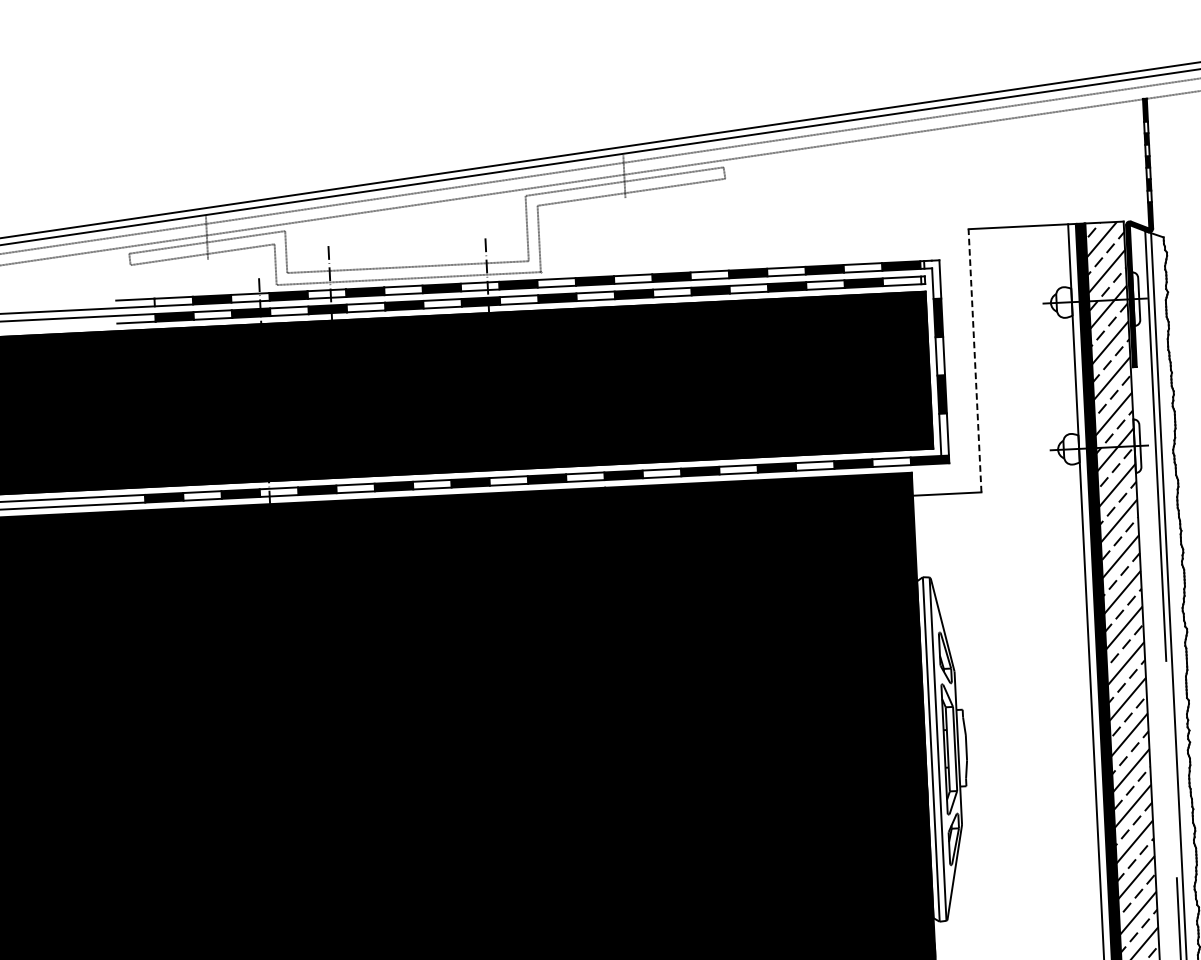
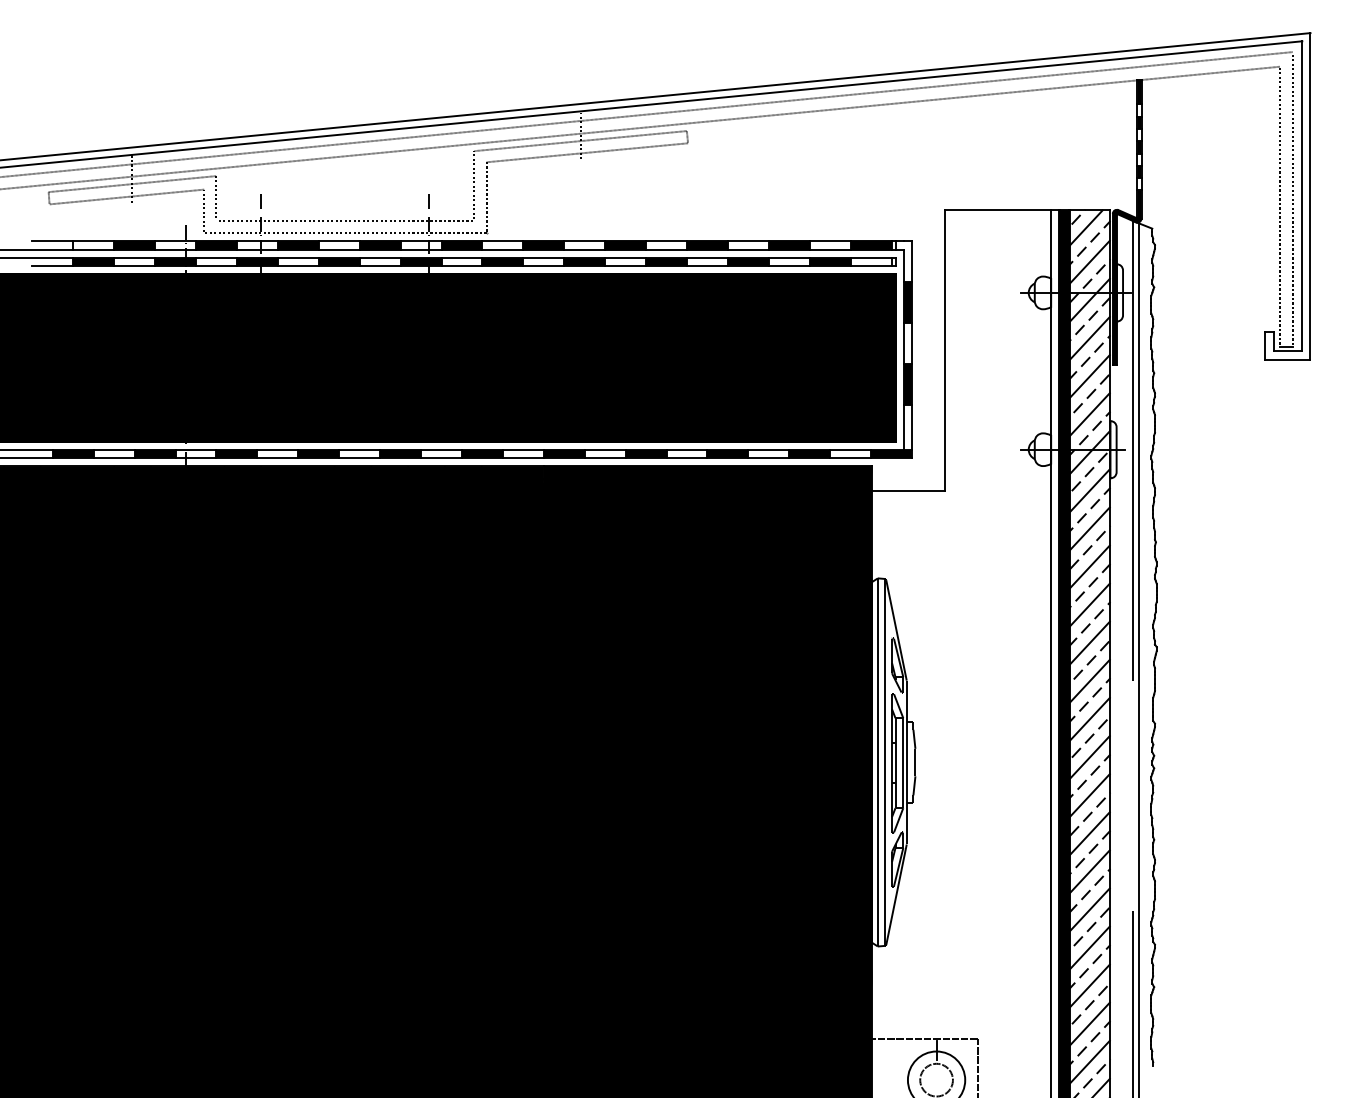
line: (974, 360) -> (944, 350), dashed -> solid

